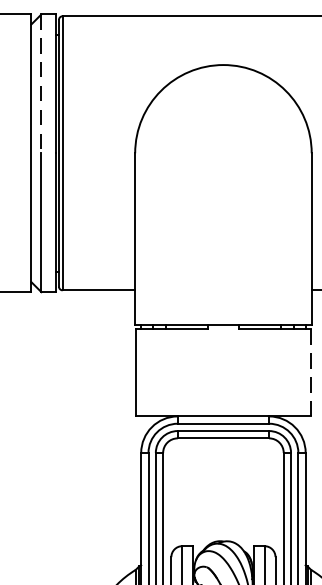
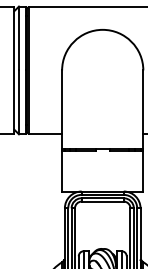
line: (40, 83) -> (18, 38), dashed -> solid
line: (312, 370) -> (143, 170), dashed -> solid

